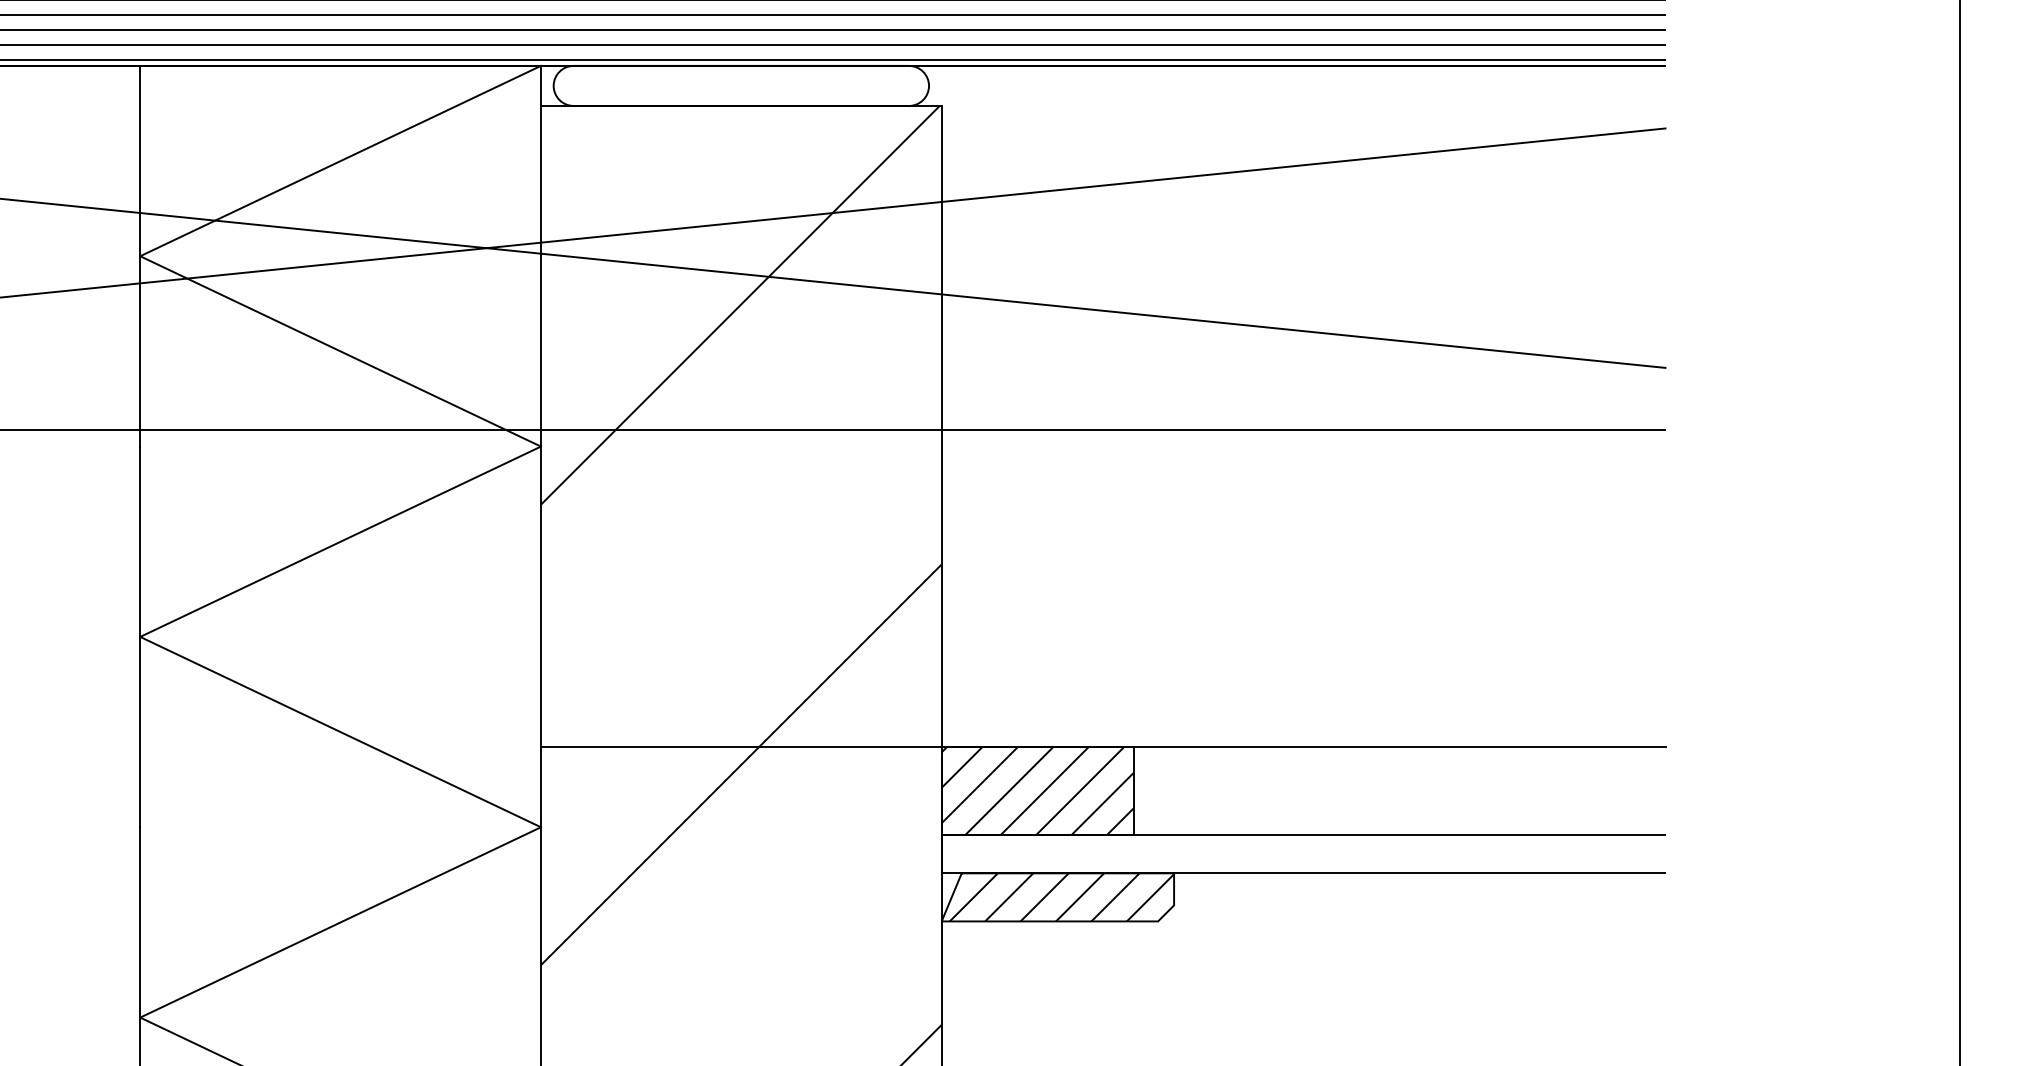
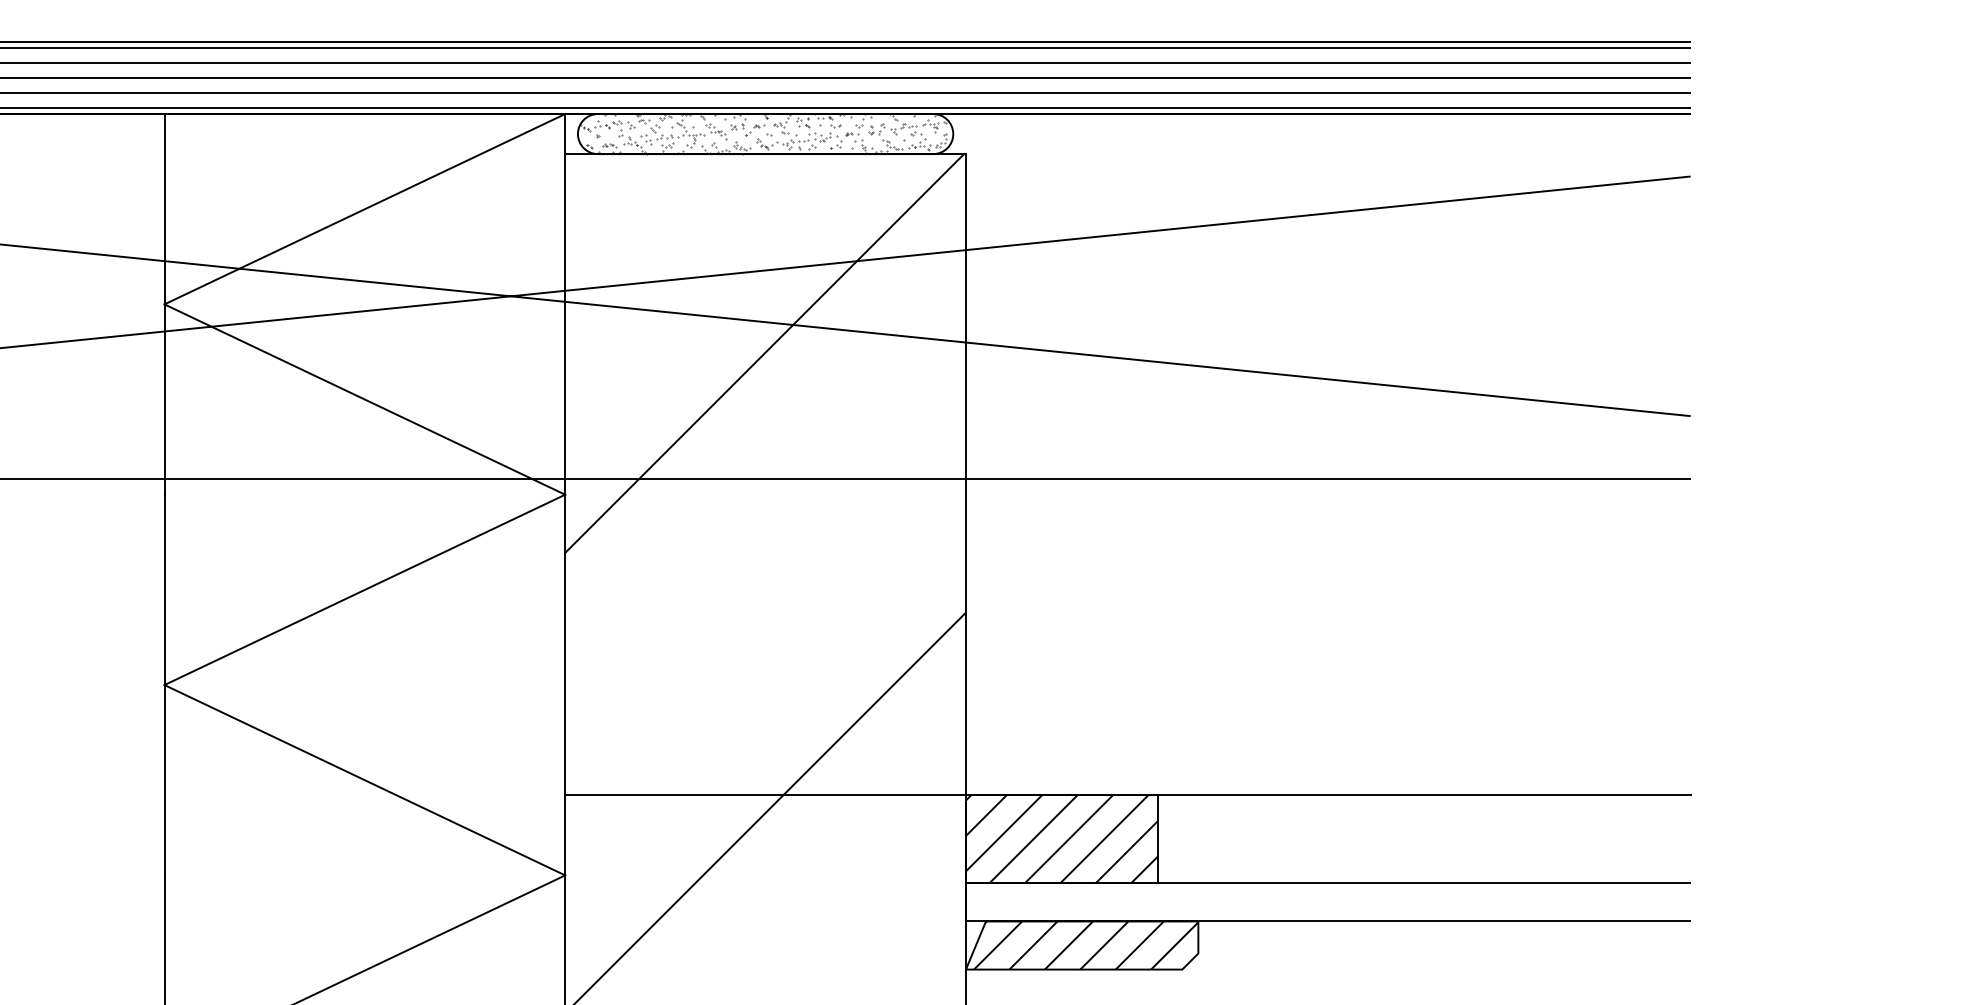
hatch: (739, 85) -> (763, 133), added

